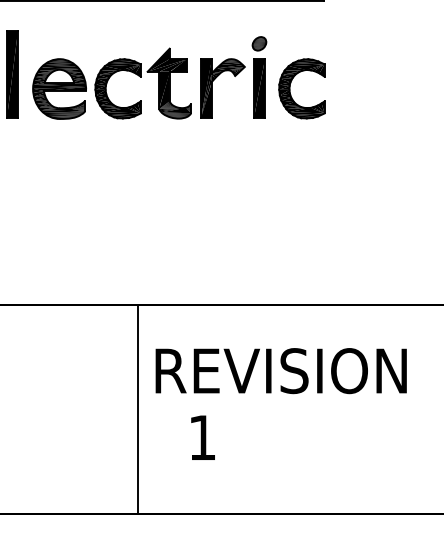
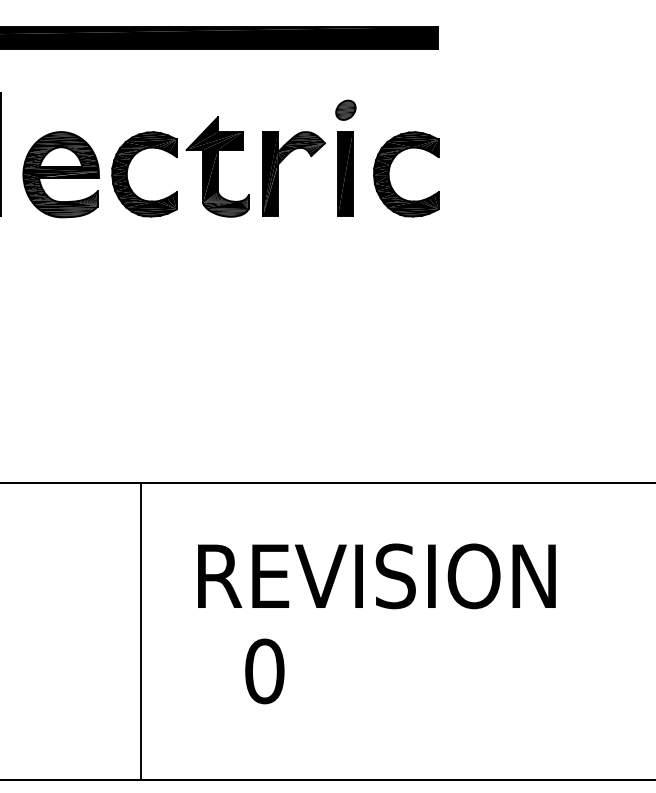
line: (137, 409) -> (140, 630), moved
text: (202, 437) -> (264, 671), 1 -> 0

